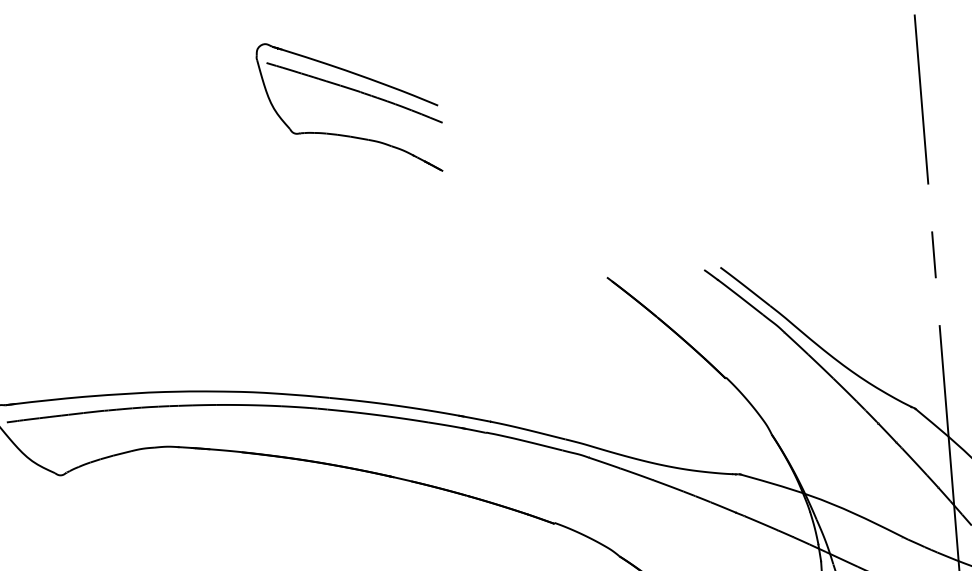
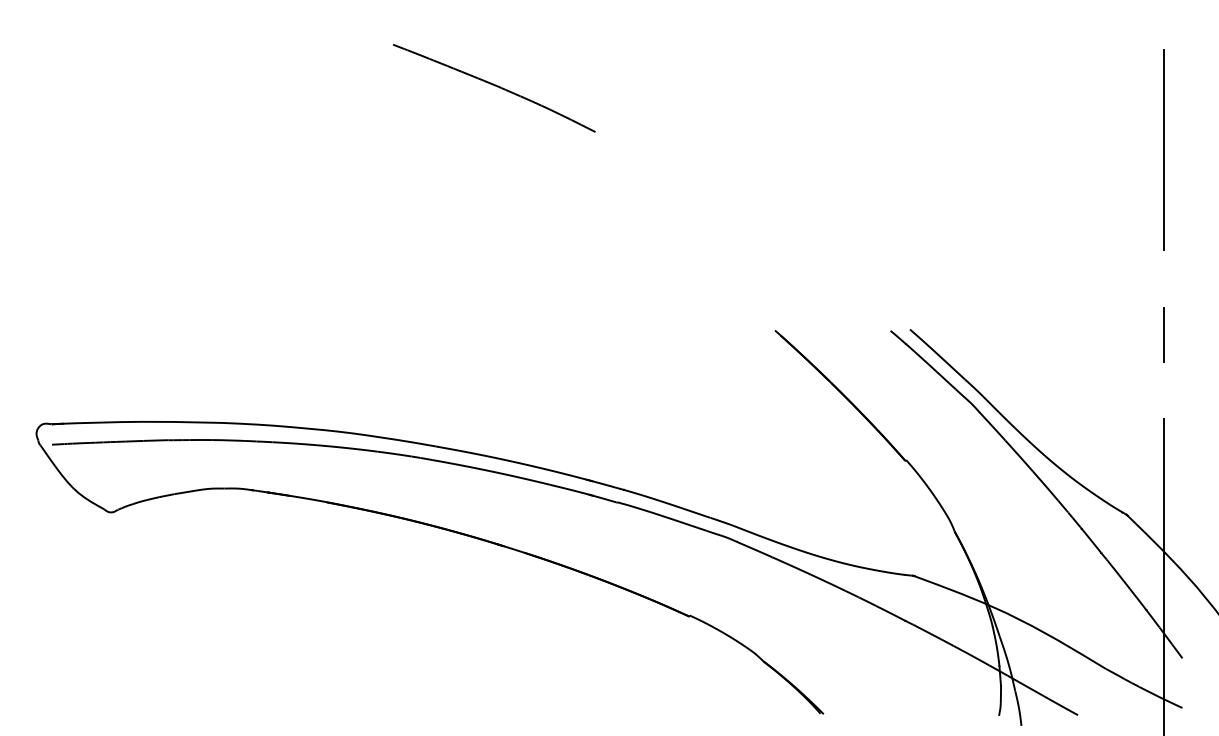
part: (346, 135) -> (480, 137), removed

